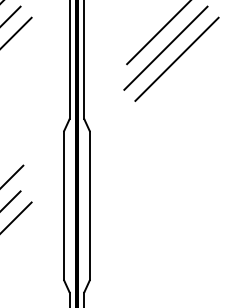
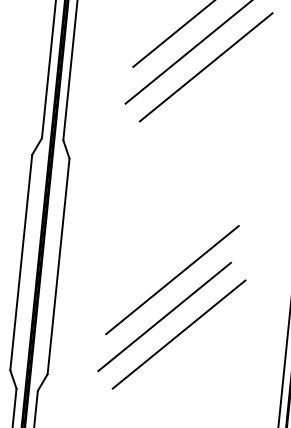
line: (168, 206) -> (172, 278), added
line: (165, 232) -> (164, 316), added
line: (176, 243) -> (178, 333), added

